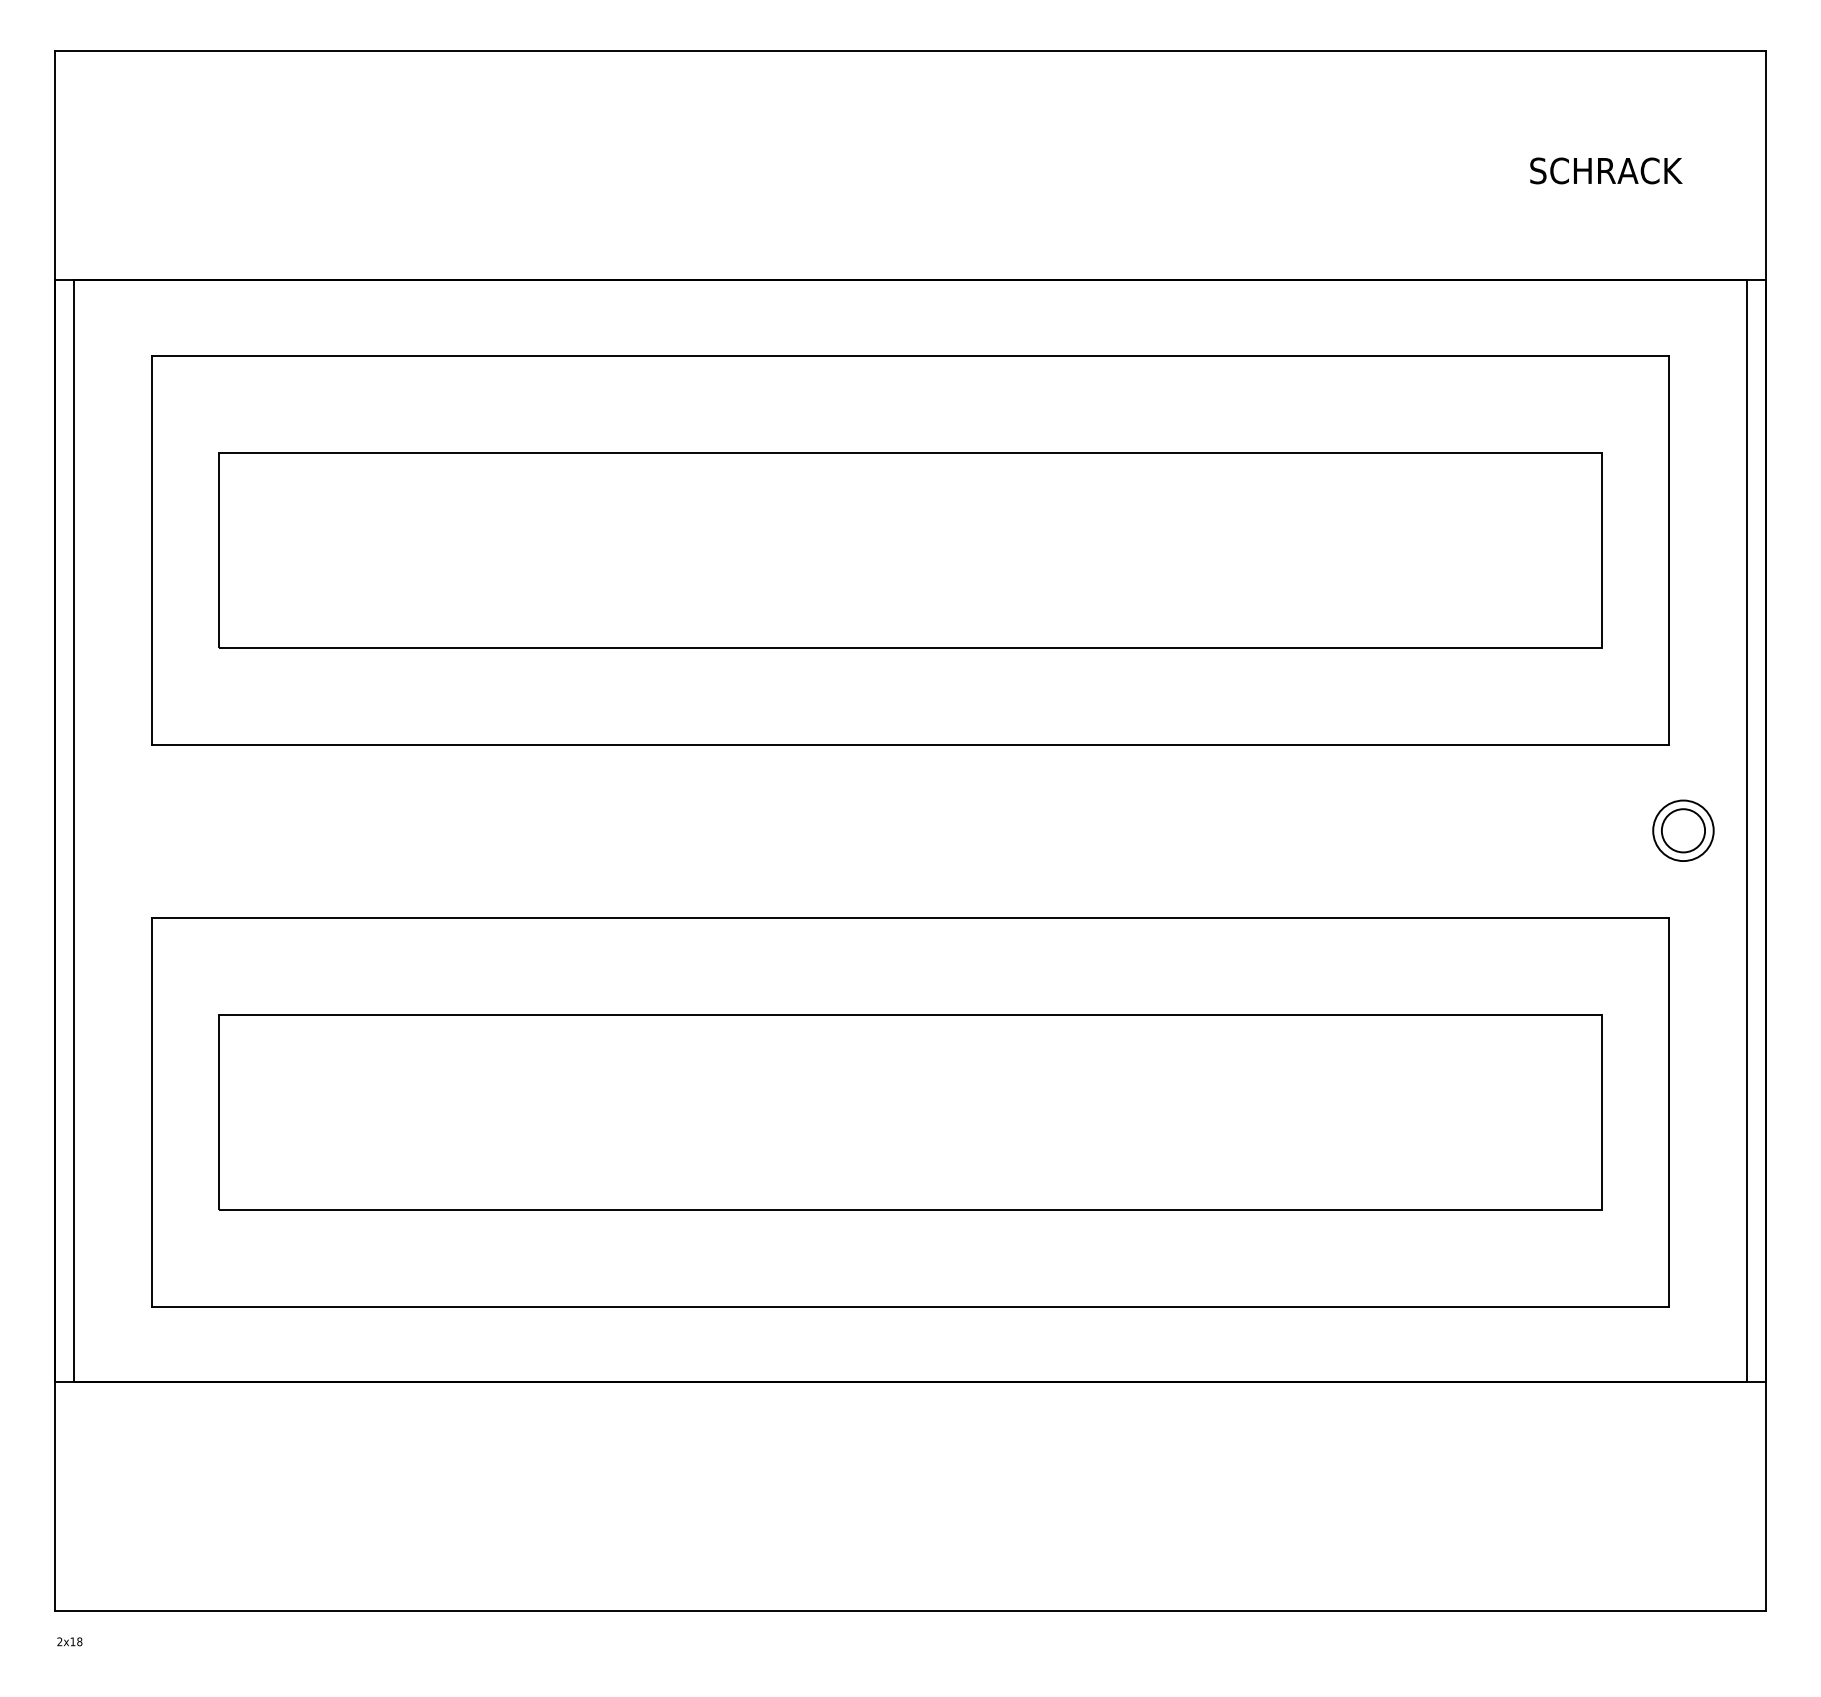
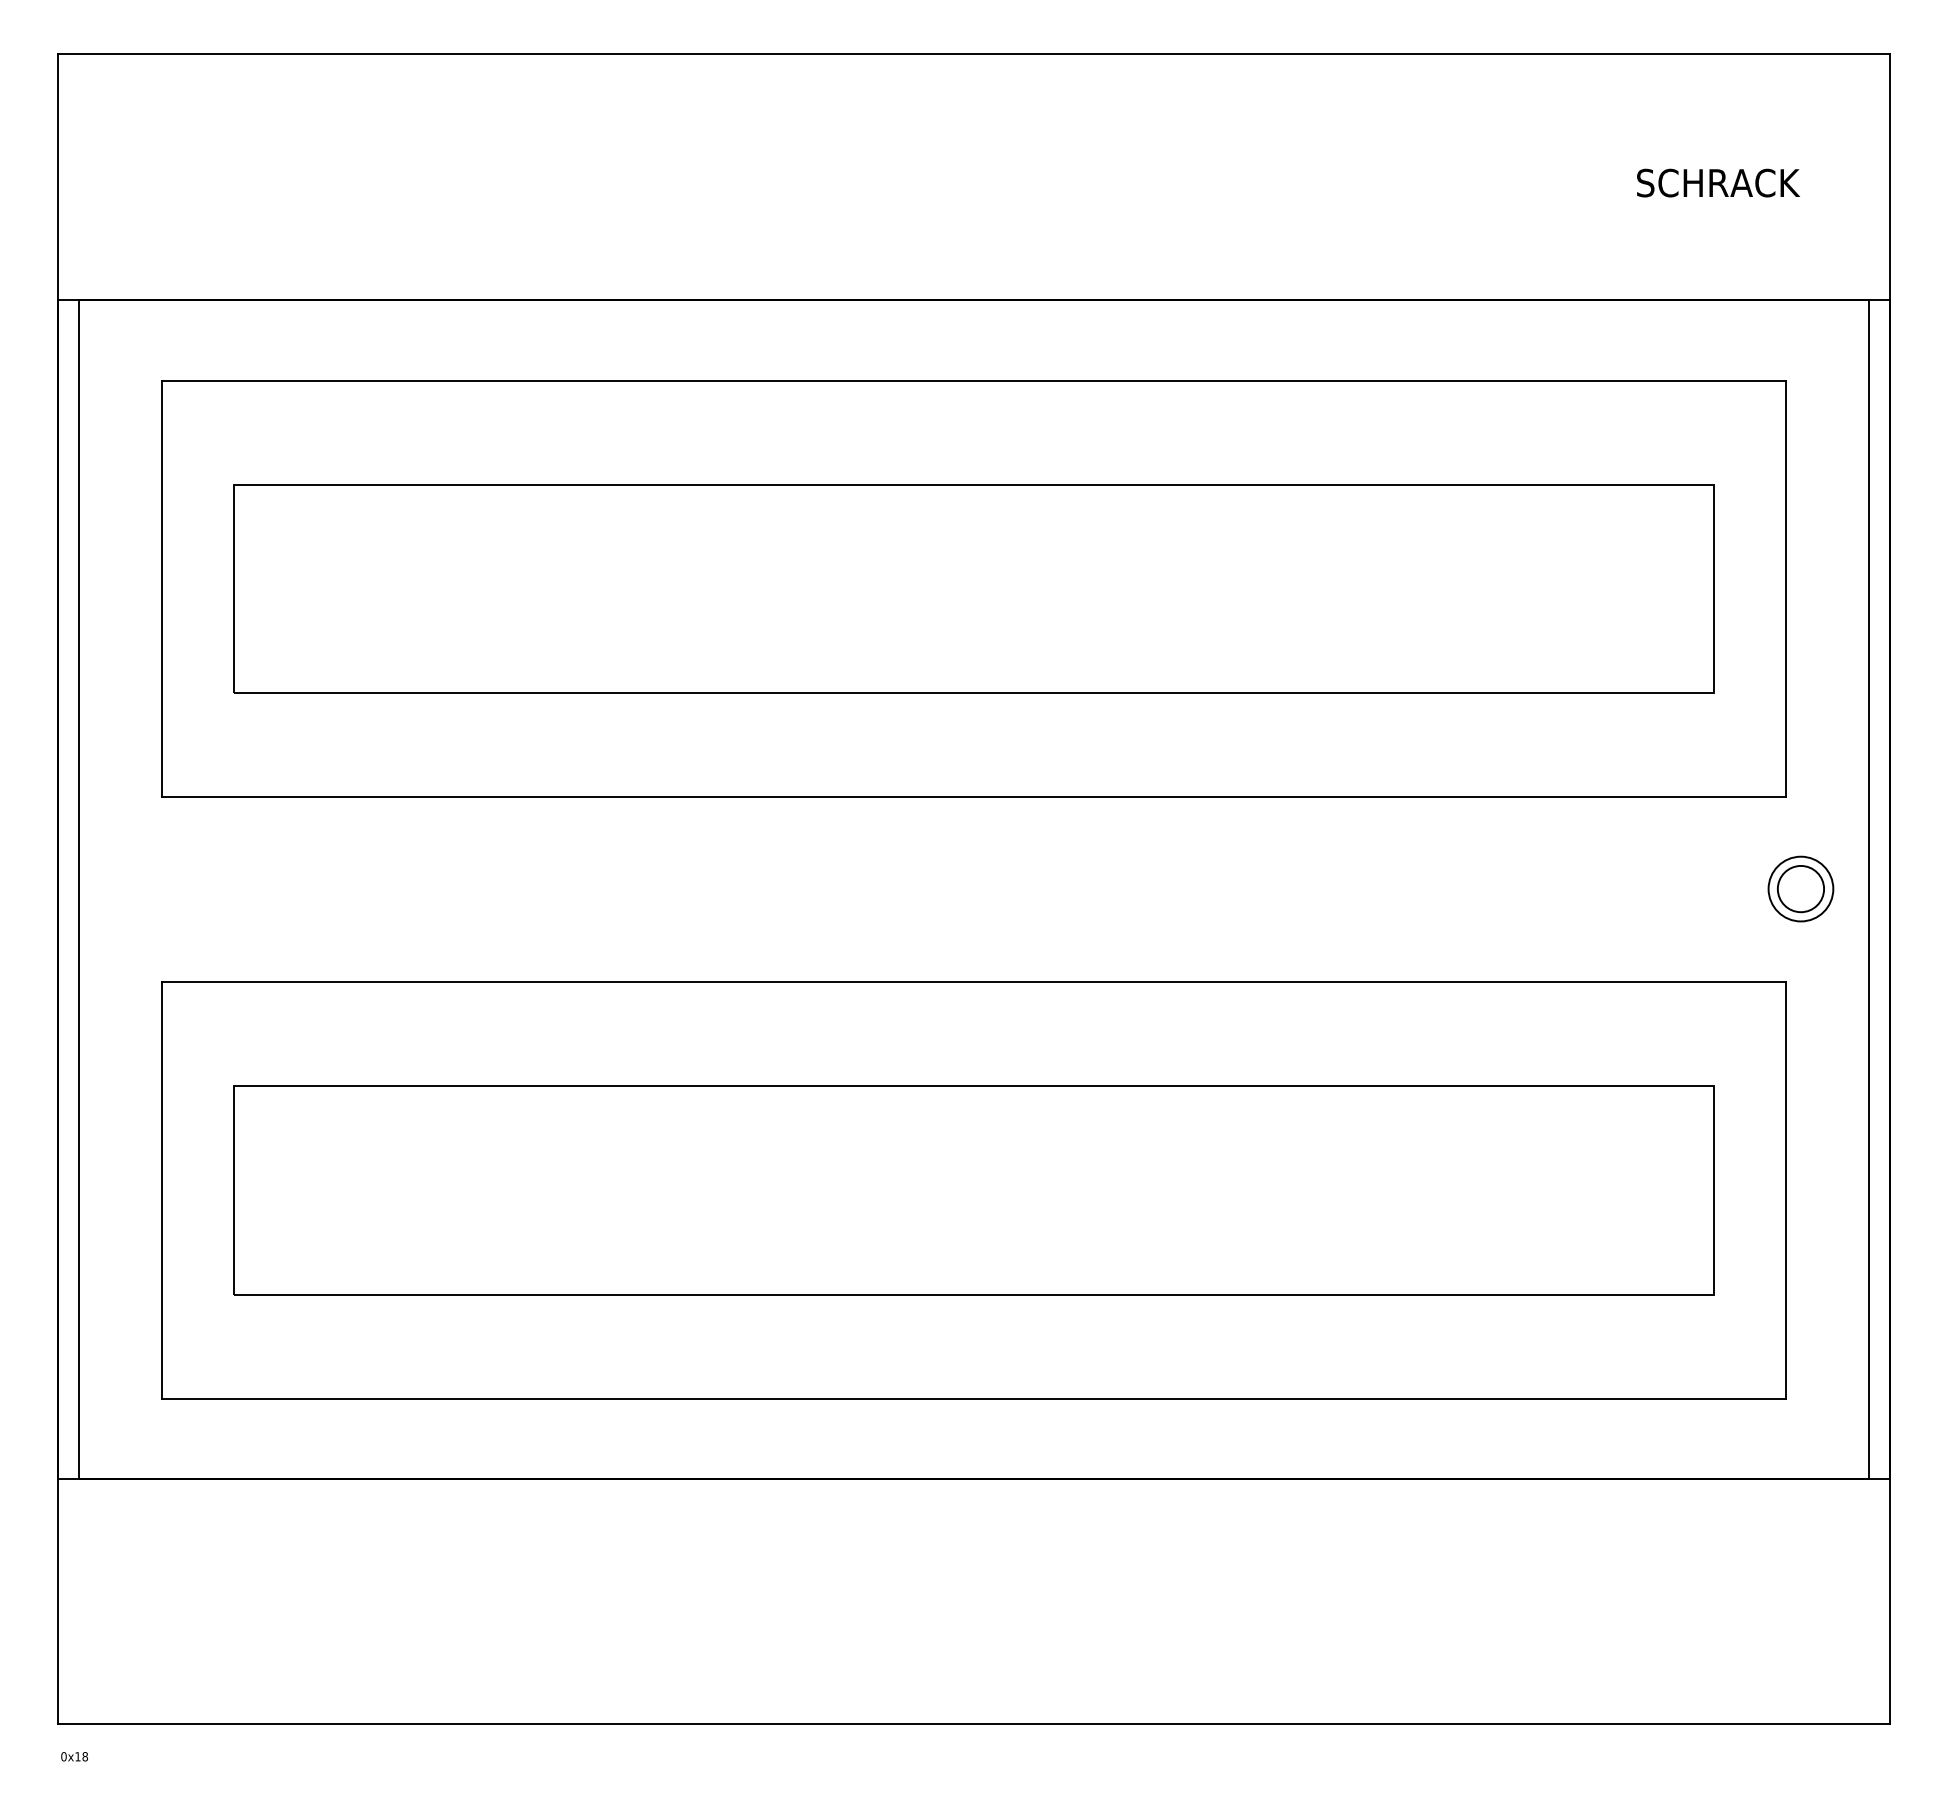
text: (59, 1641) -> (63, 1756), 2x18 -> 0x18

